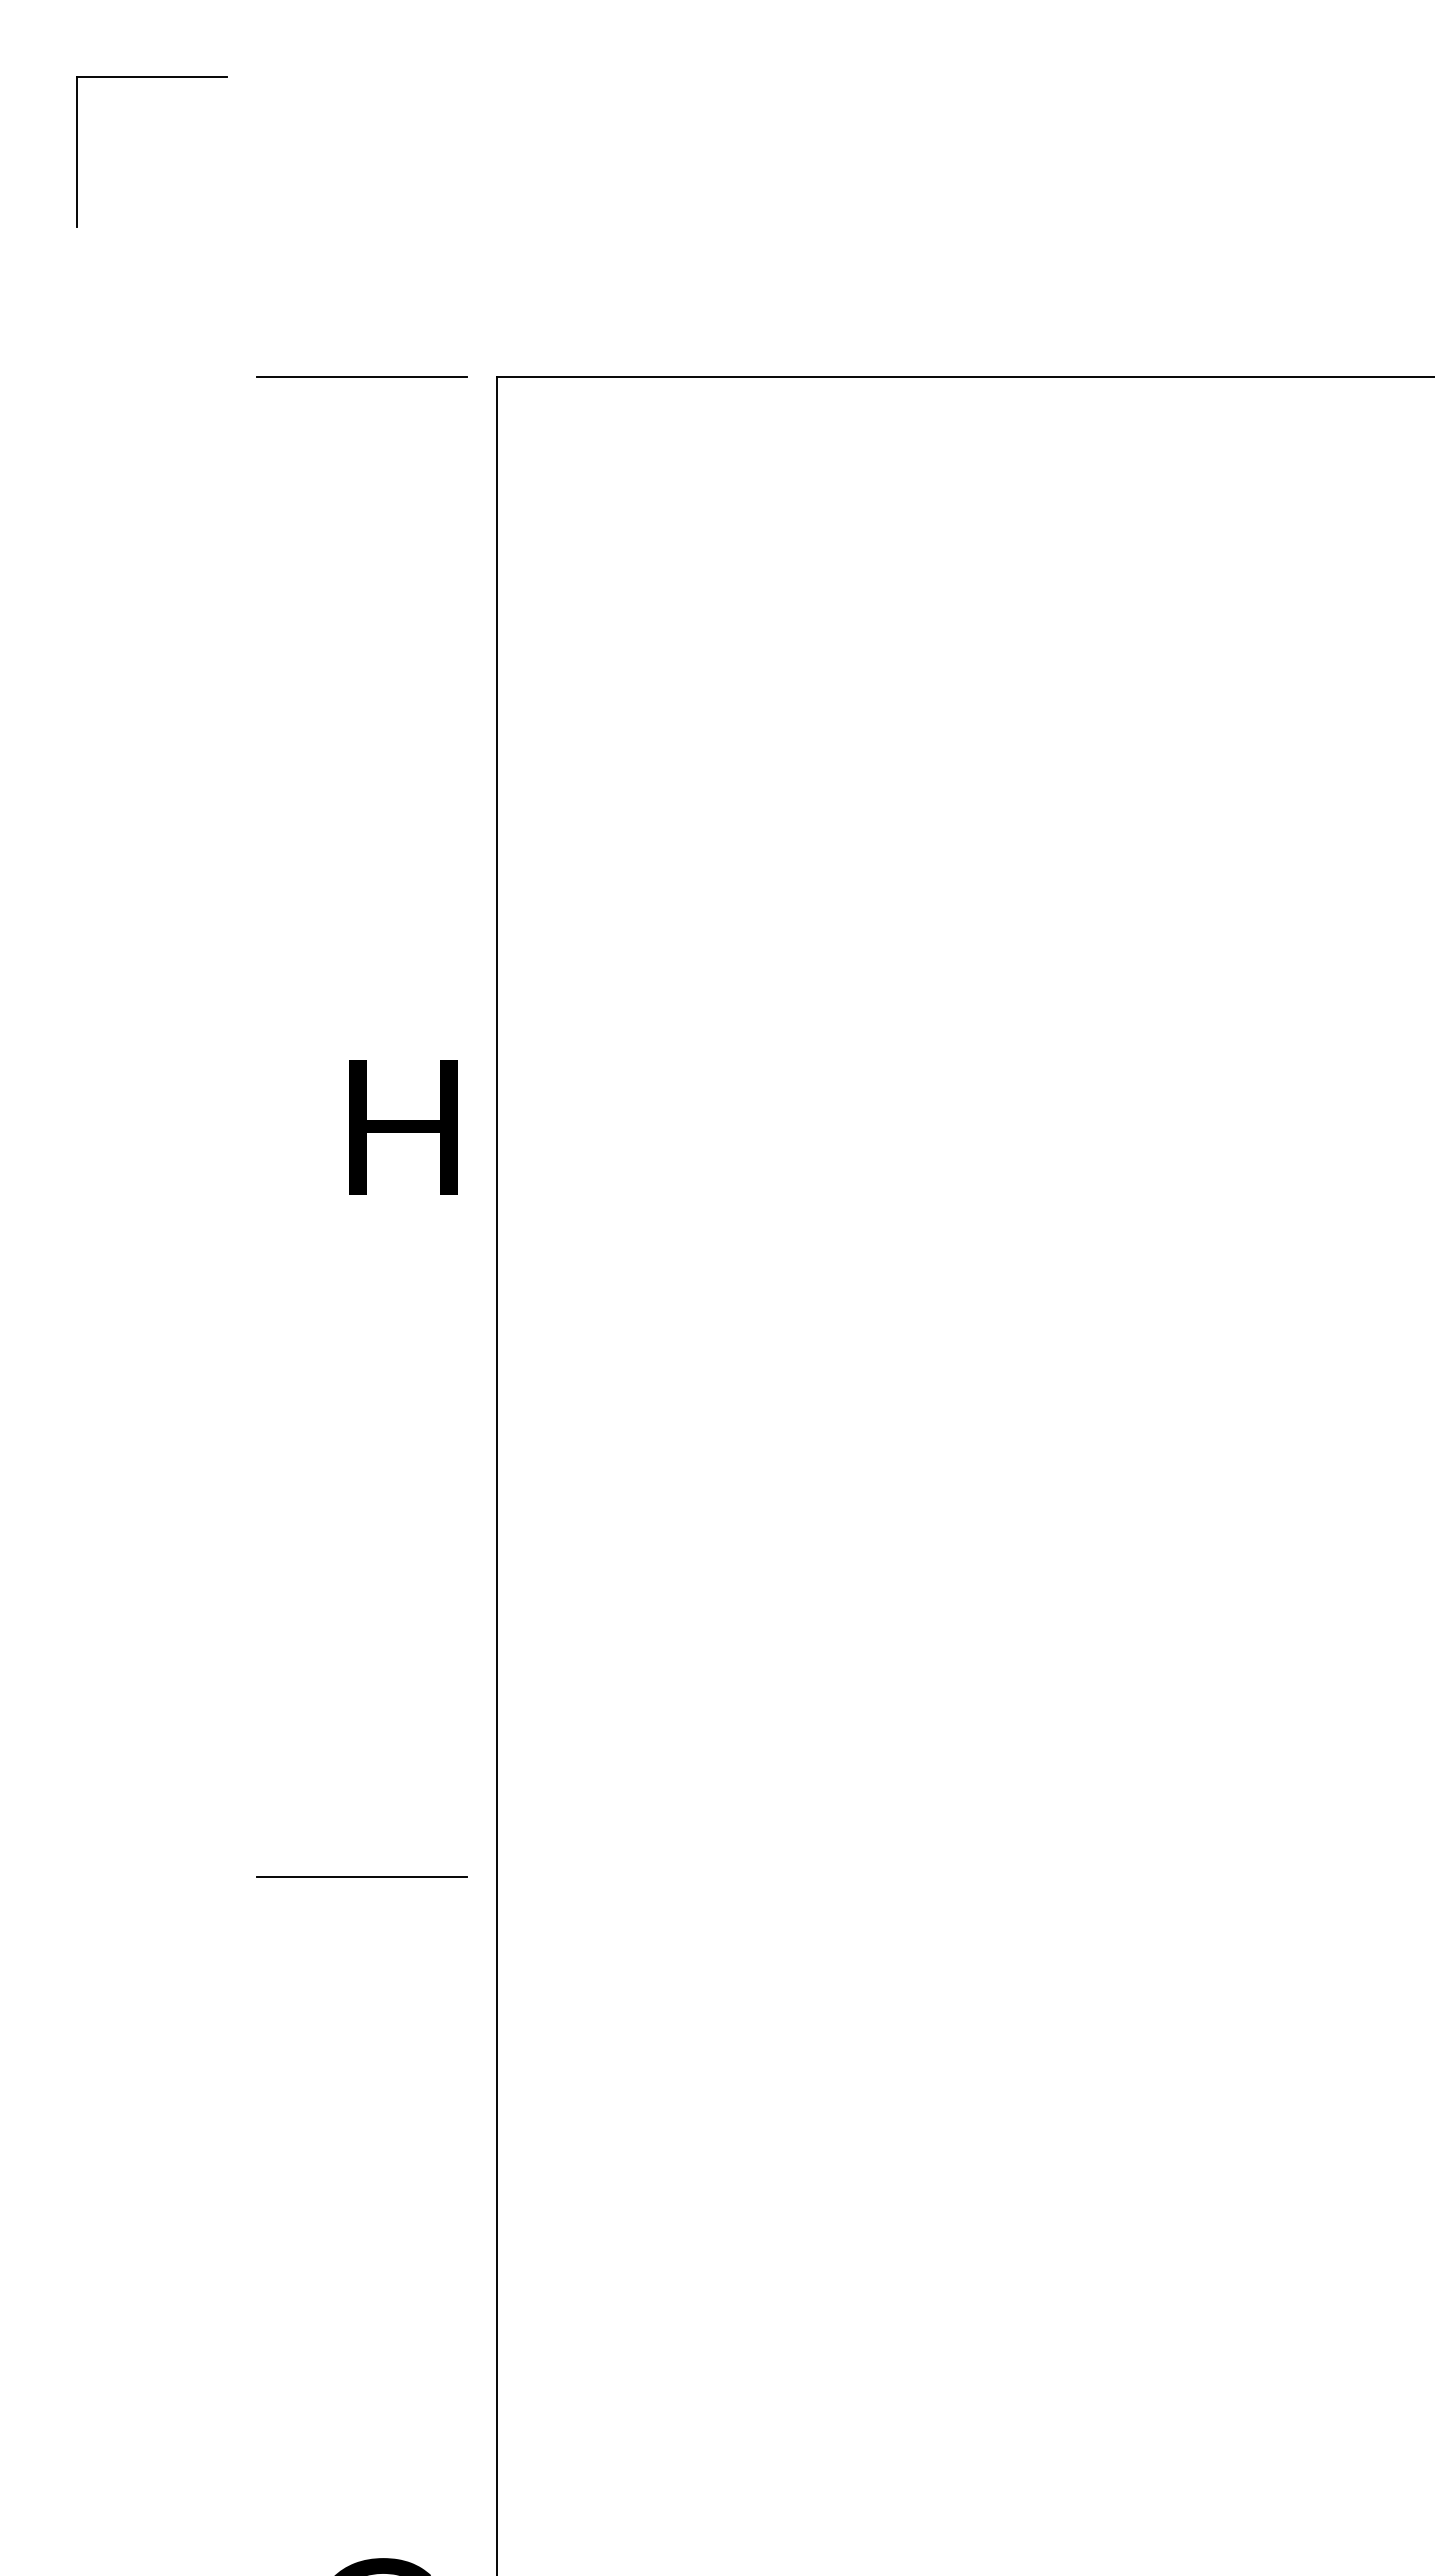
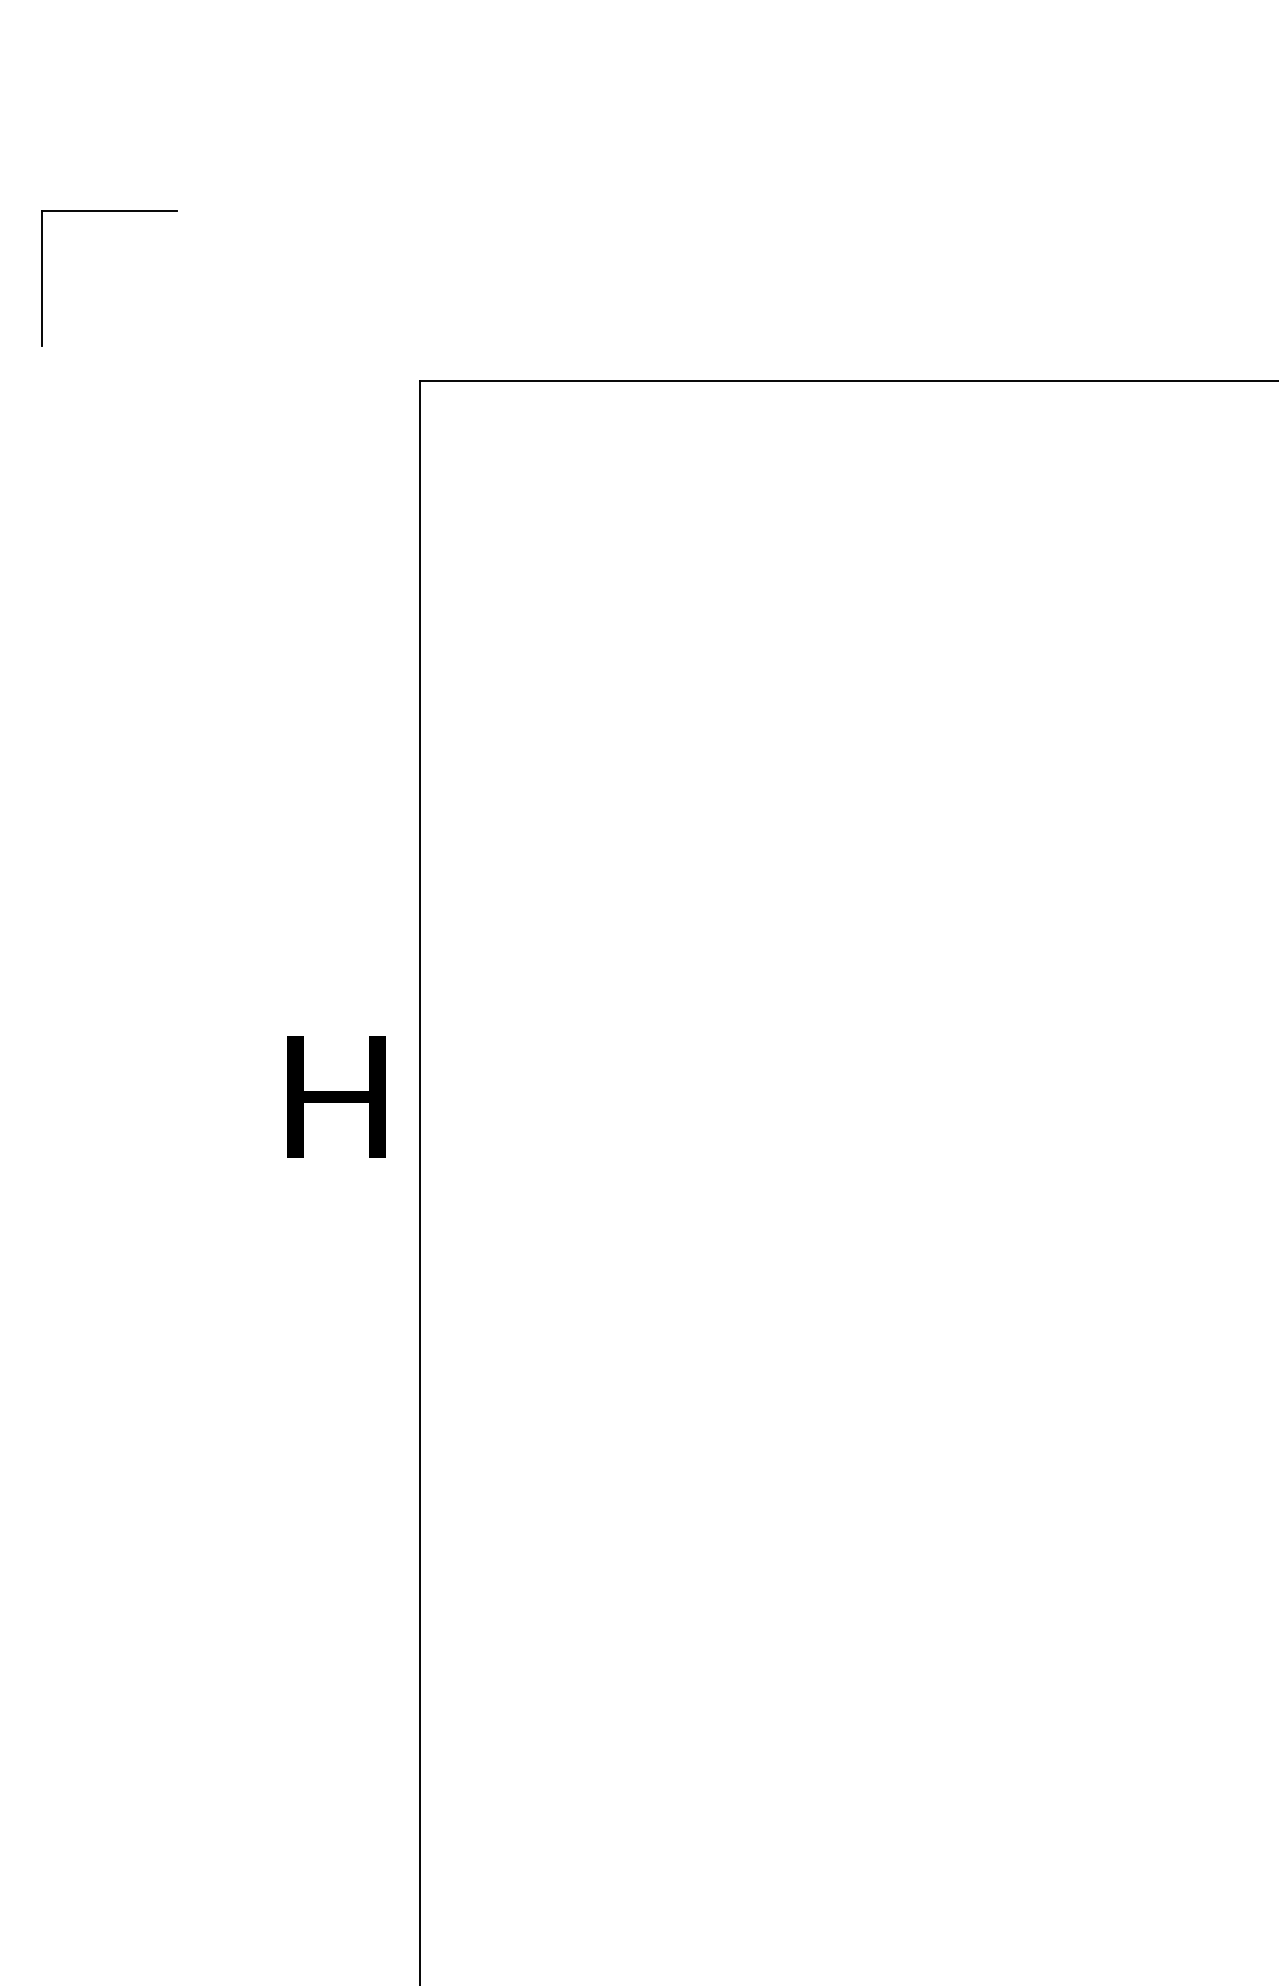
part: (151, 77) -> (109, 210), moved
line: (361, 377) -> (298, 381), removed
text: (403, 1127) -> (336, 1097), moved
line: (361, 1877) -> (298, 1731), removed

